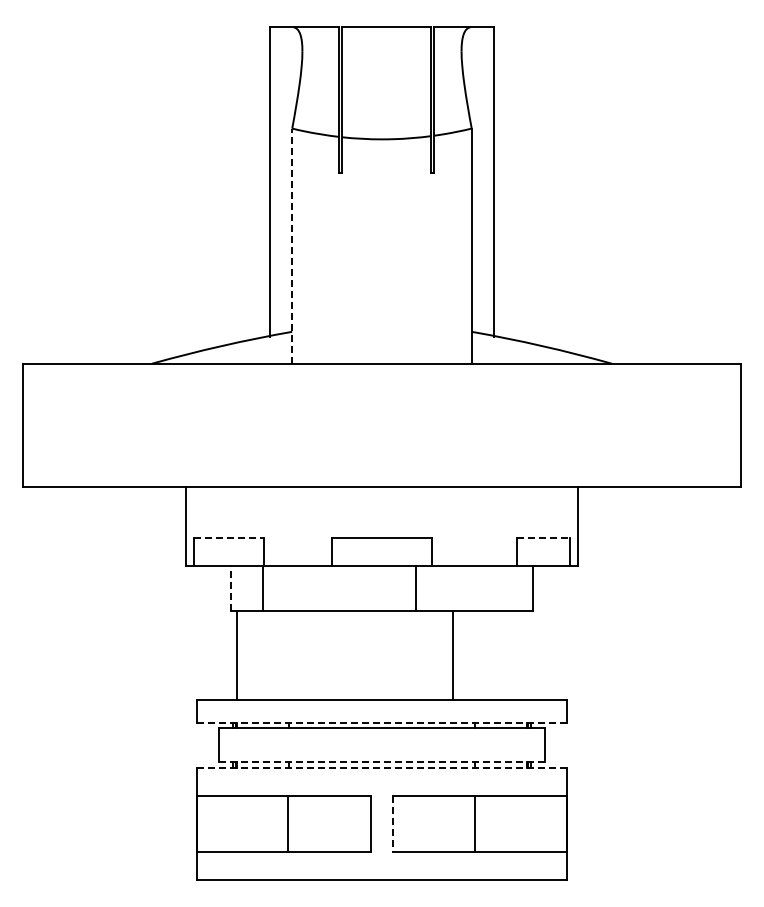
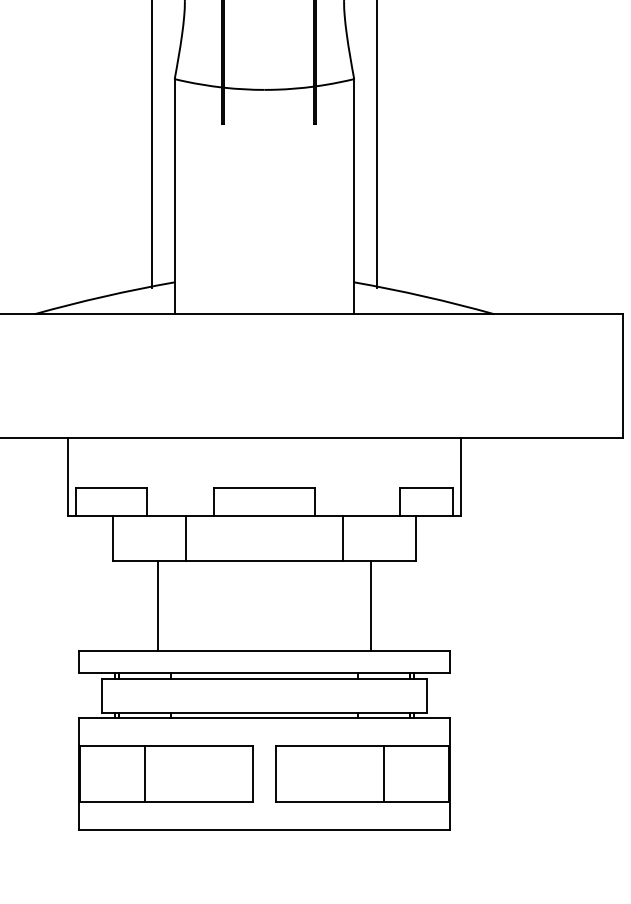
line: (292, 246) -> (174, 197), dashed -> solid
line: (229, 537) -> (111, 488), dashed -> solid
line: (544, 537) -> (426, 488), dashed -> solid
line: (230, 587) -> (112, 538), dashed -> solid
line: (263, 587) -> (185, 538), moved
line: (415, 587) -> (342, 538), moved
line: (236, 655) -> (157, 606), moved
line: (453, 655) -> (370, 606), moved
line: (382, 722) -> (264, 673), dashed -> solid
line: (382, 761) -> (264, 712), dashed -> solid
line: (381, 767) -> (263, 718), dashed -> solid
line: (288, 823) -> (144, 774), moved
line: (474, 823) -> (383, 774), moved
line: (393, 824) -> (275, 775), dashed -> solid

